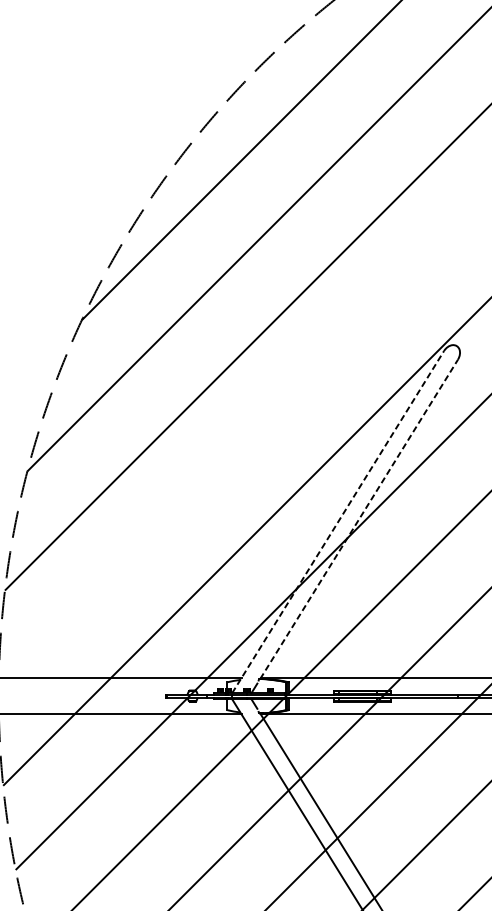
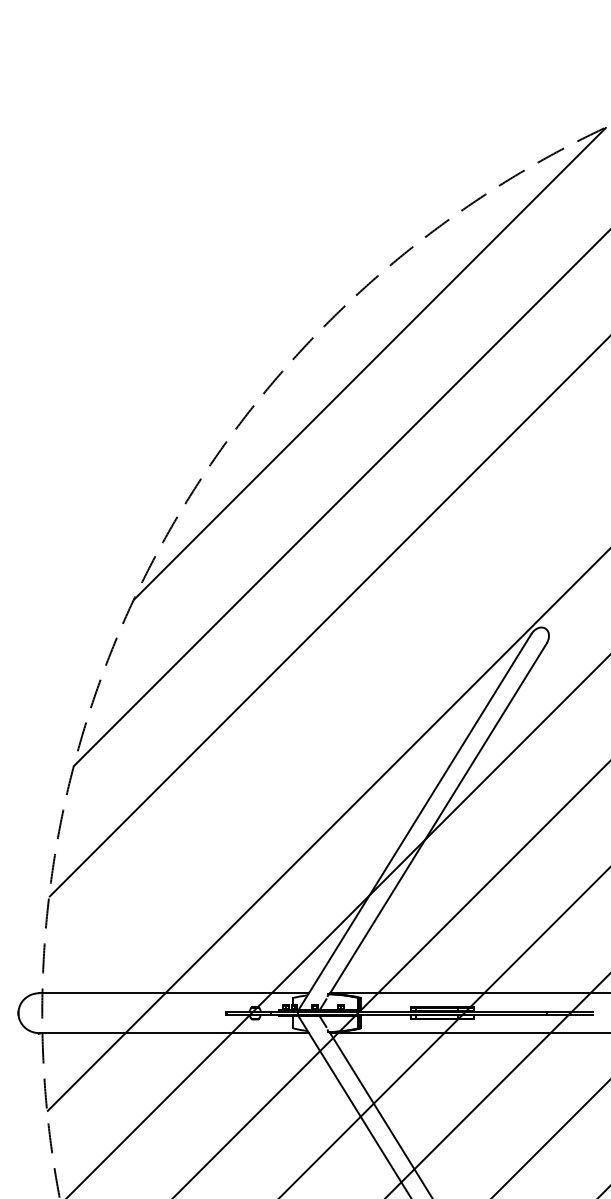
line: (359, 518) -> (438, 818), dashed -> solid
line: (338, 521) -> (415, 821), dashed -> solid

